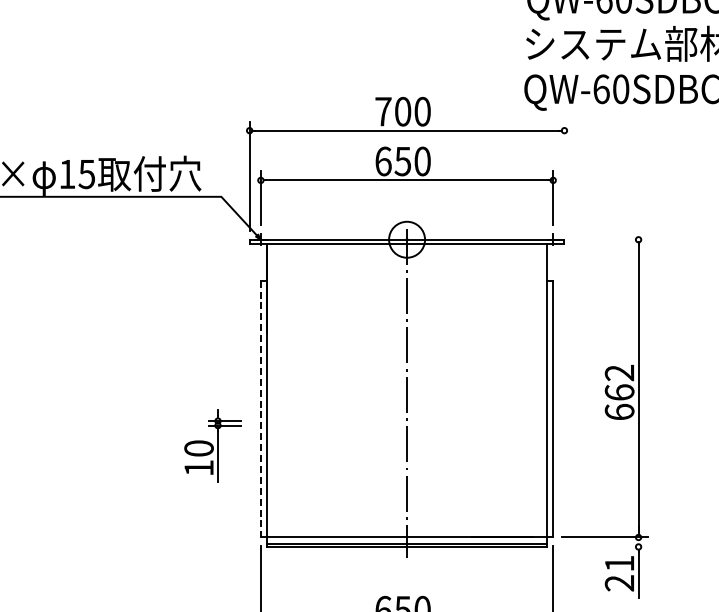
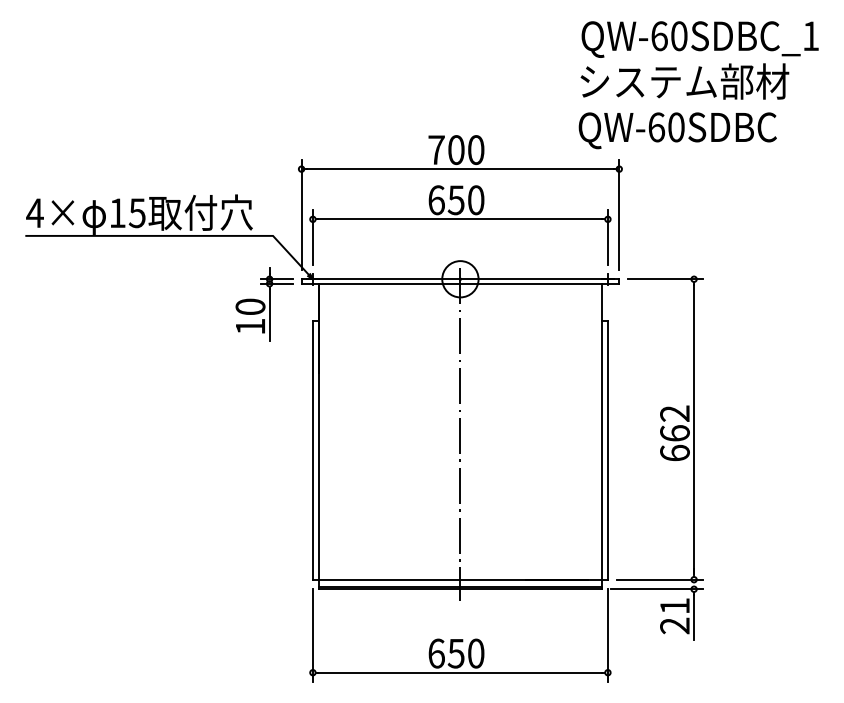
line: (564, 176) -> (619, 215), added
line: (610, 240) -> (665, 279), added
line: (260, 409) -> (312, 450), dashed -> solid
part: (212, 446) -> (264, 304), moved
line: (601, 547) -> (656, 589), added

